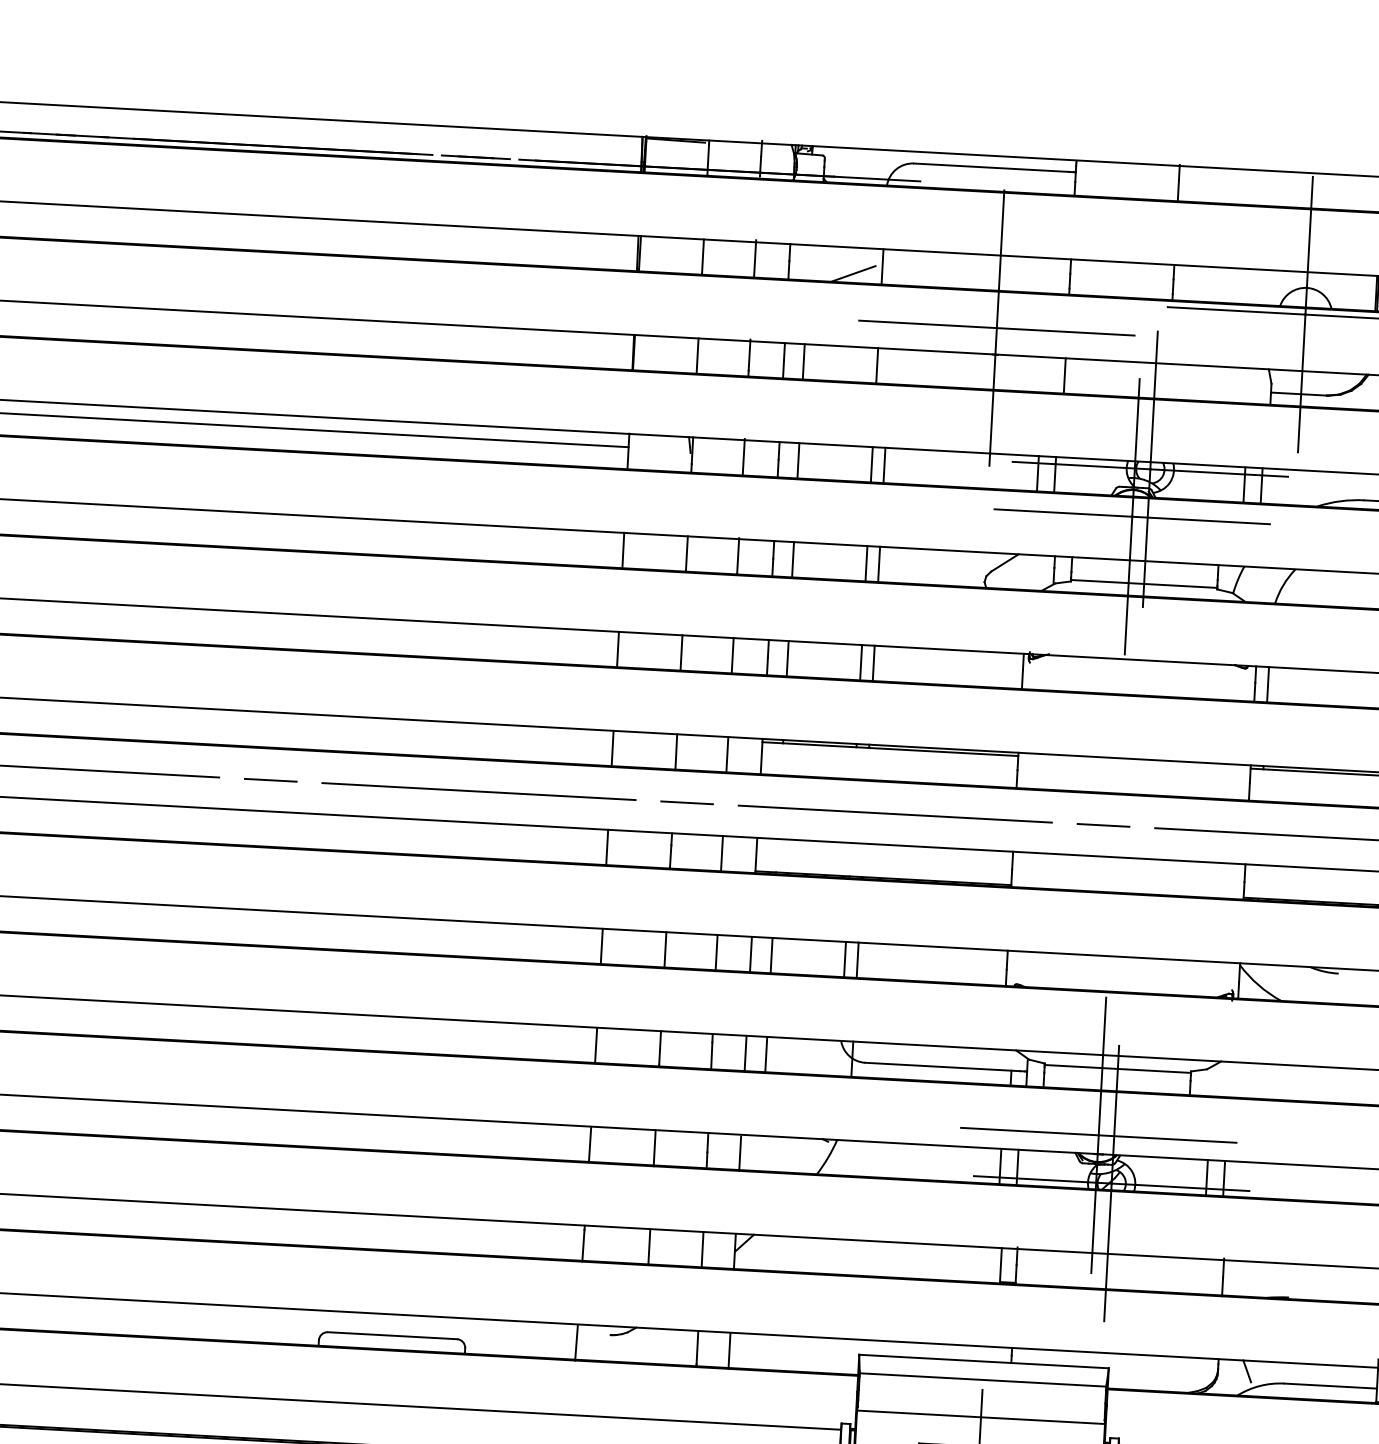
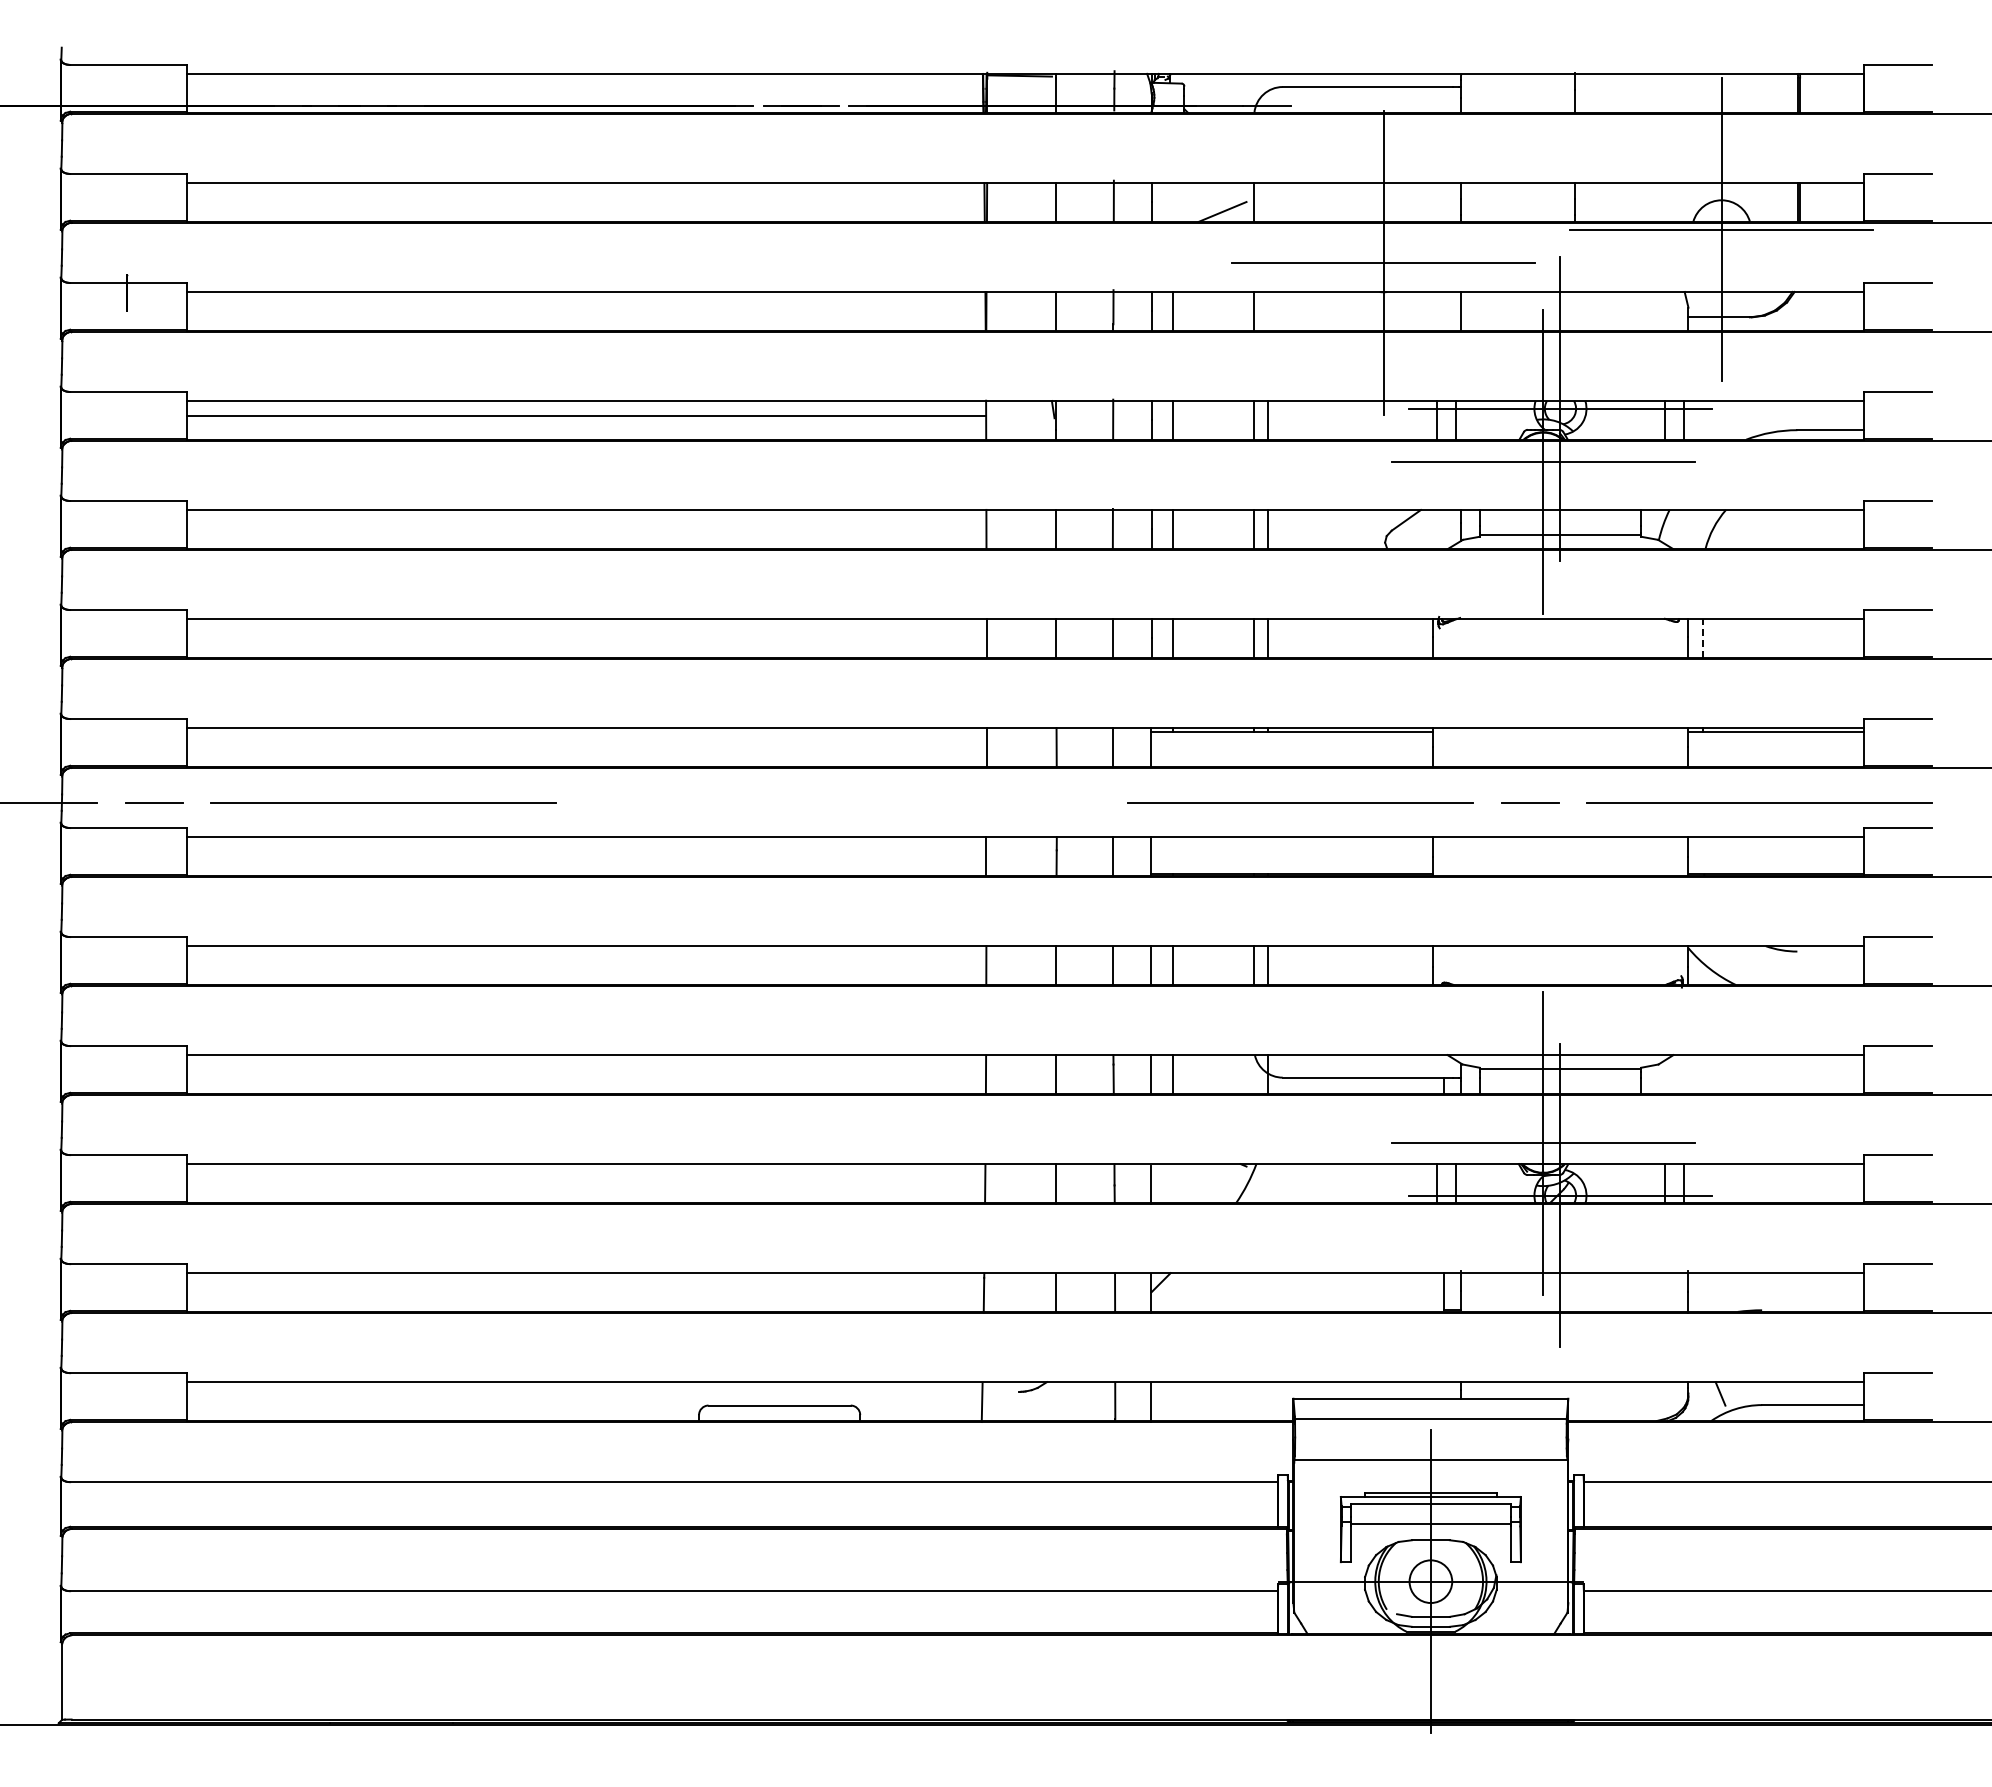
line: (1268, 683) -> (1702, 637), solid -> dashed
line: (270, 780) -> (612, 802), removed
line: (479, 791) -> (842, 802), removed
line: (687, 802) -> (1071, 802), removed

